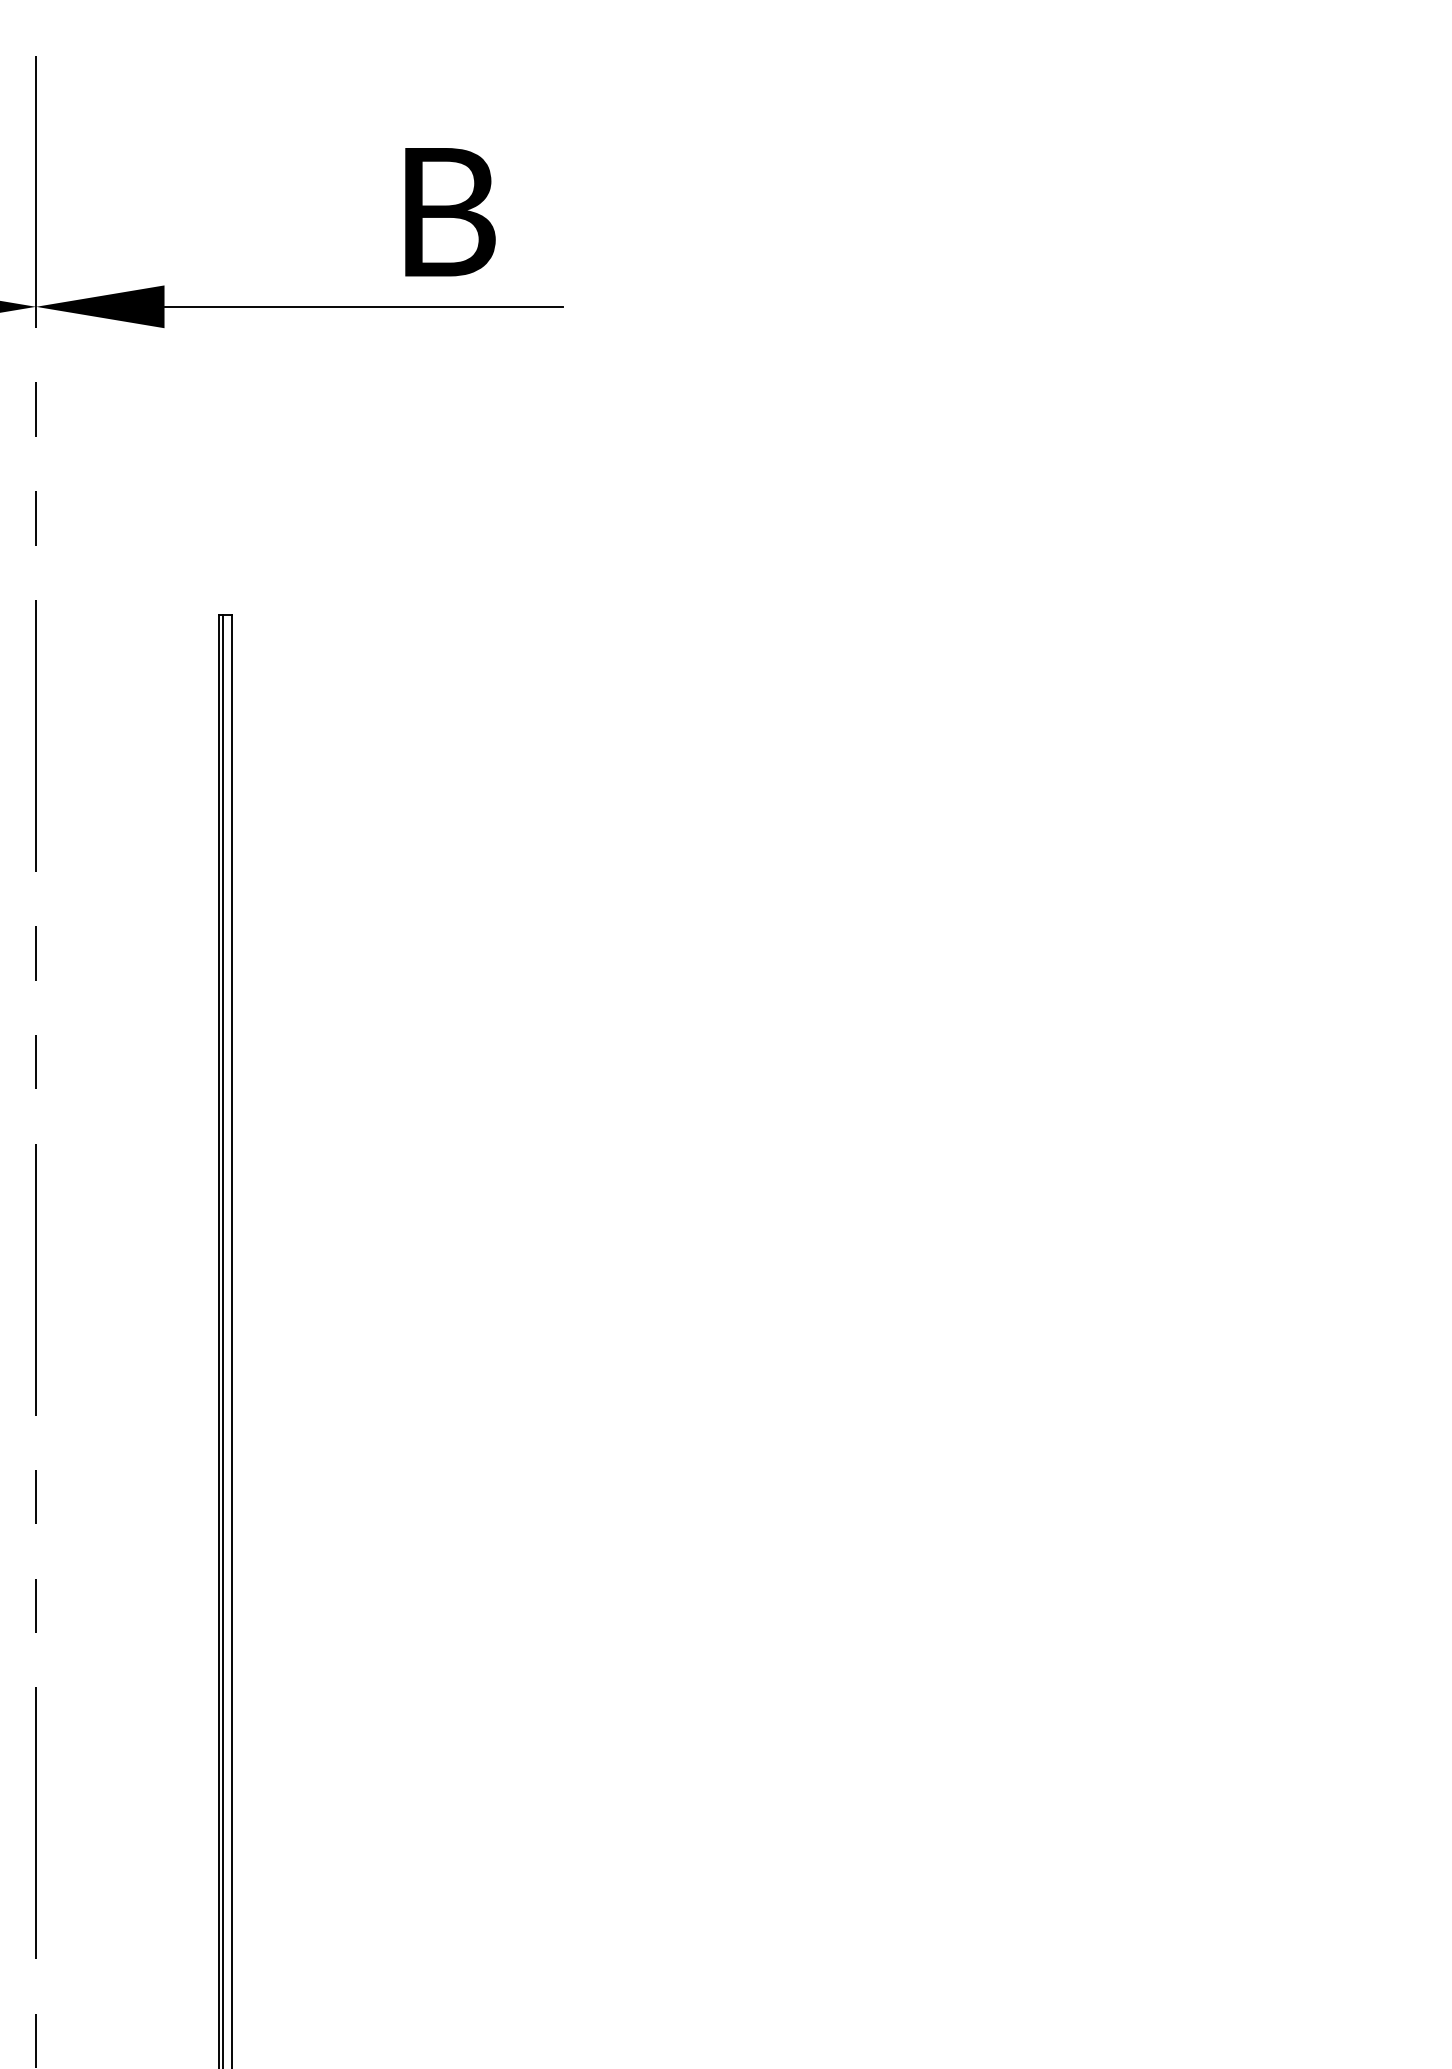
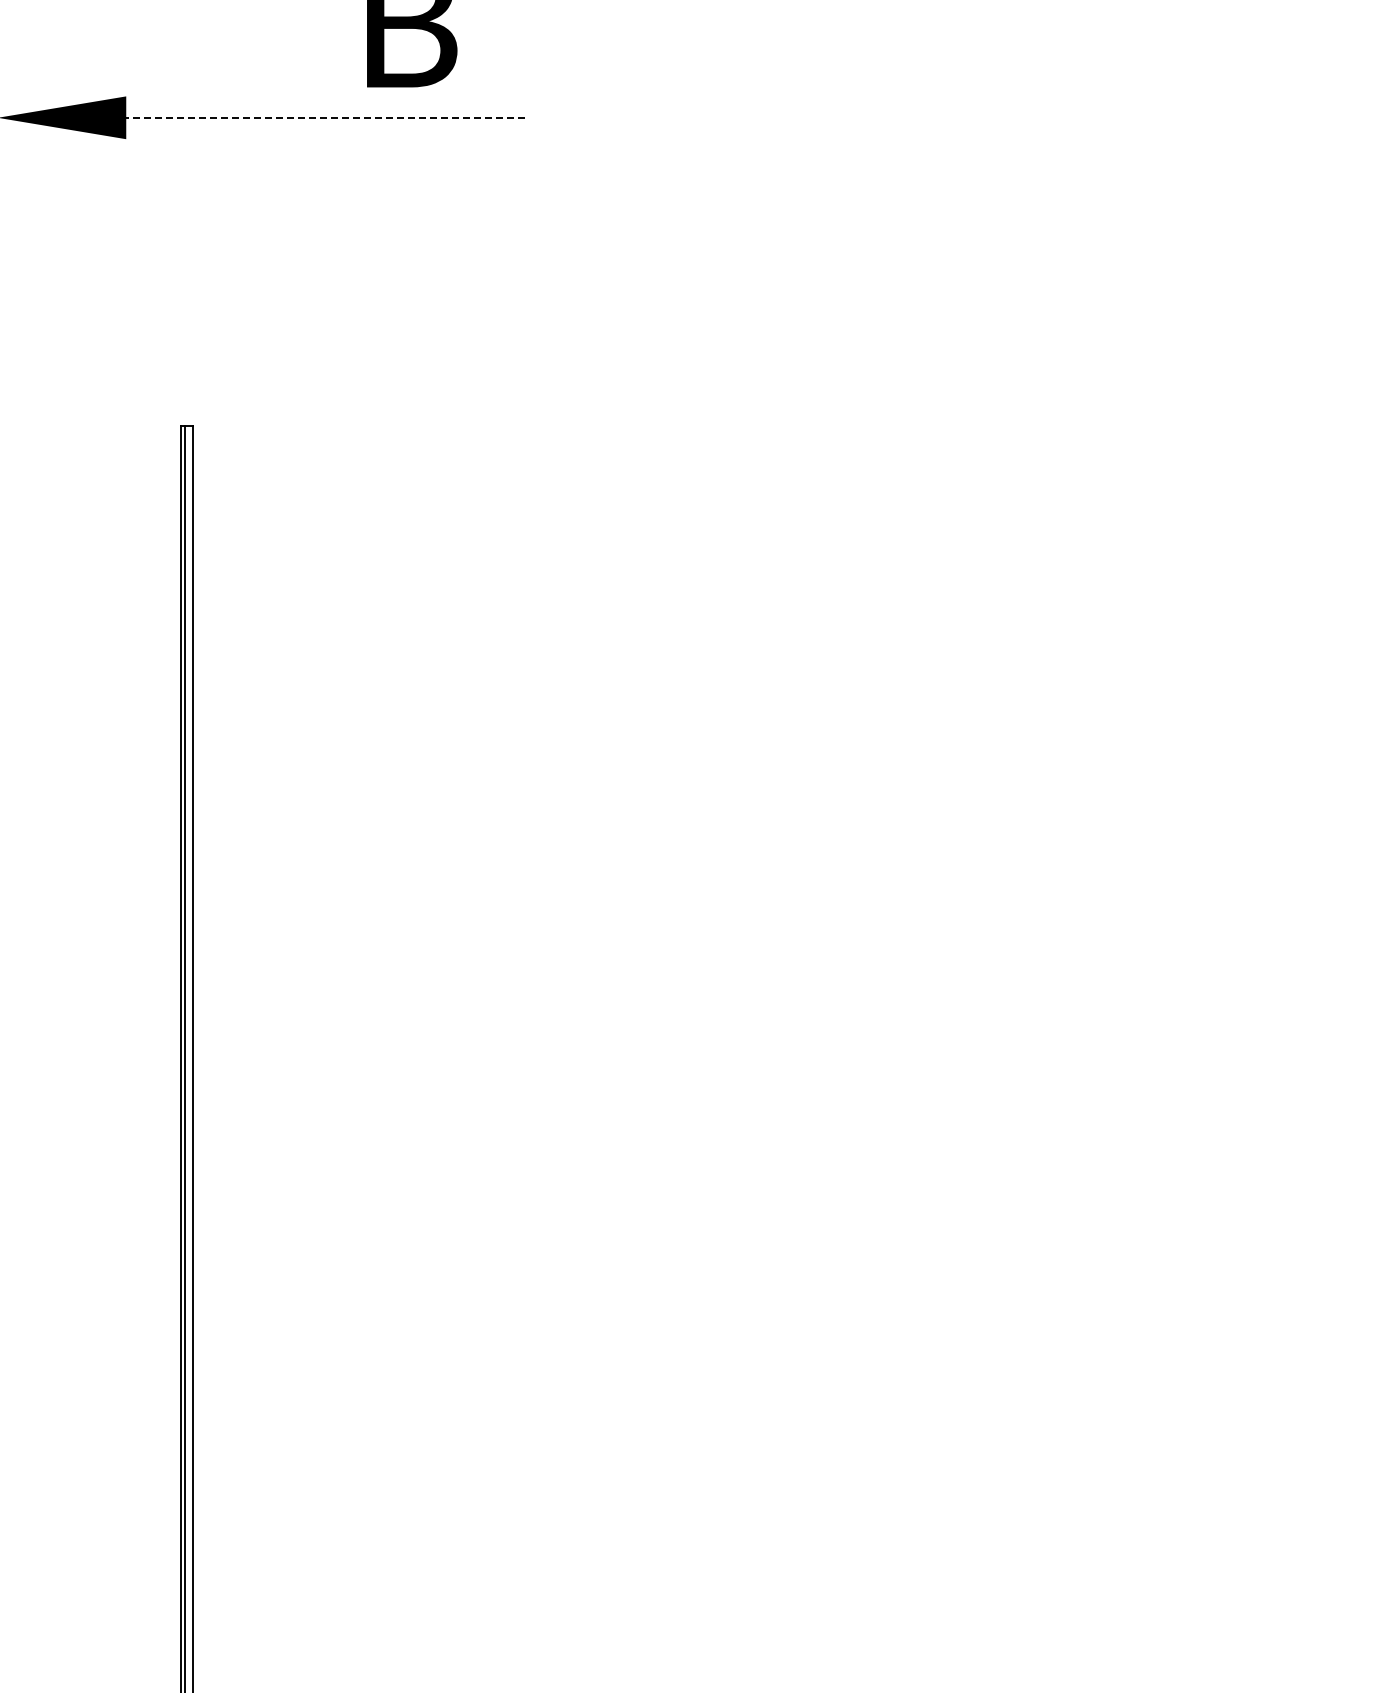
line: (363, 306) -> (325, 117), solid -> dashed

